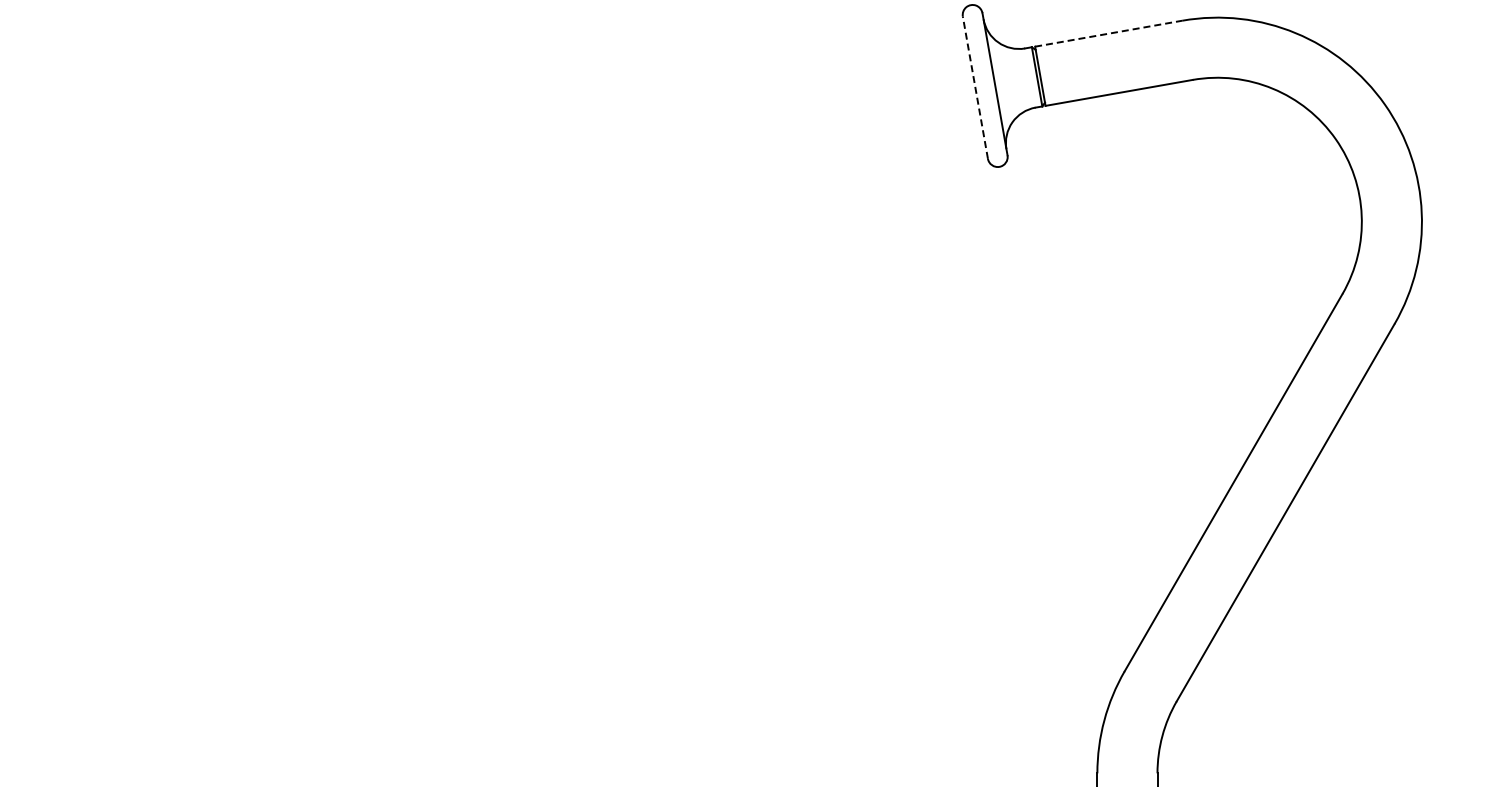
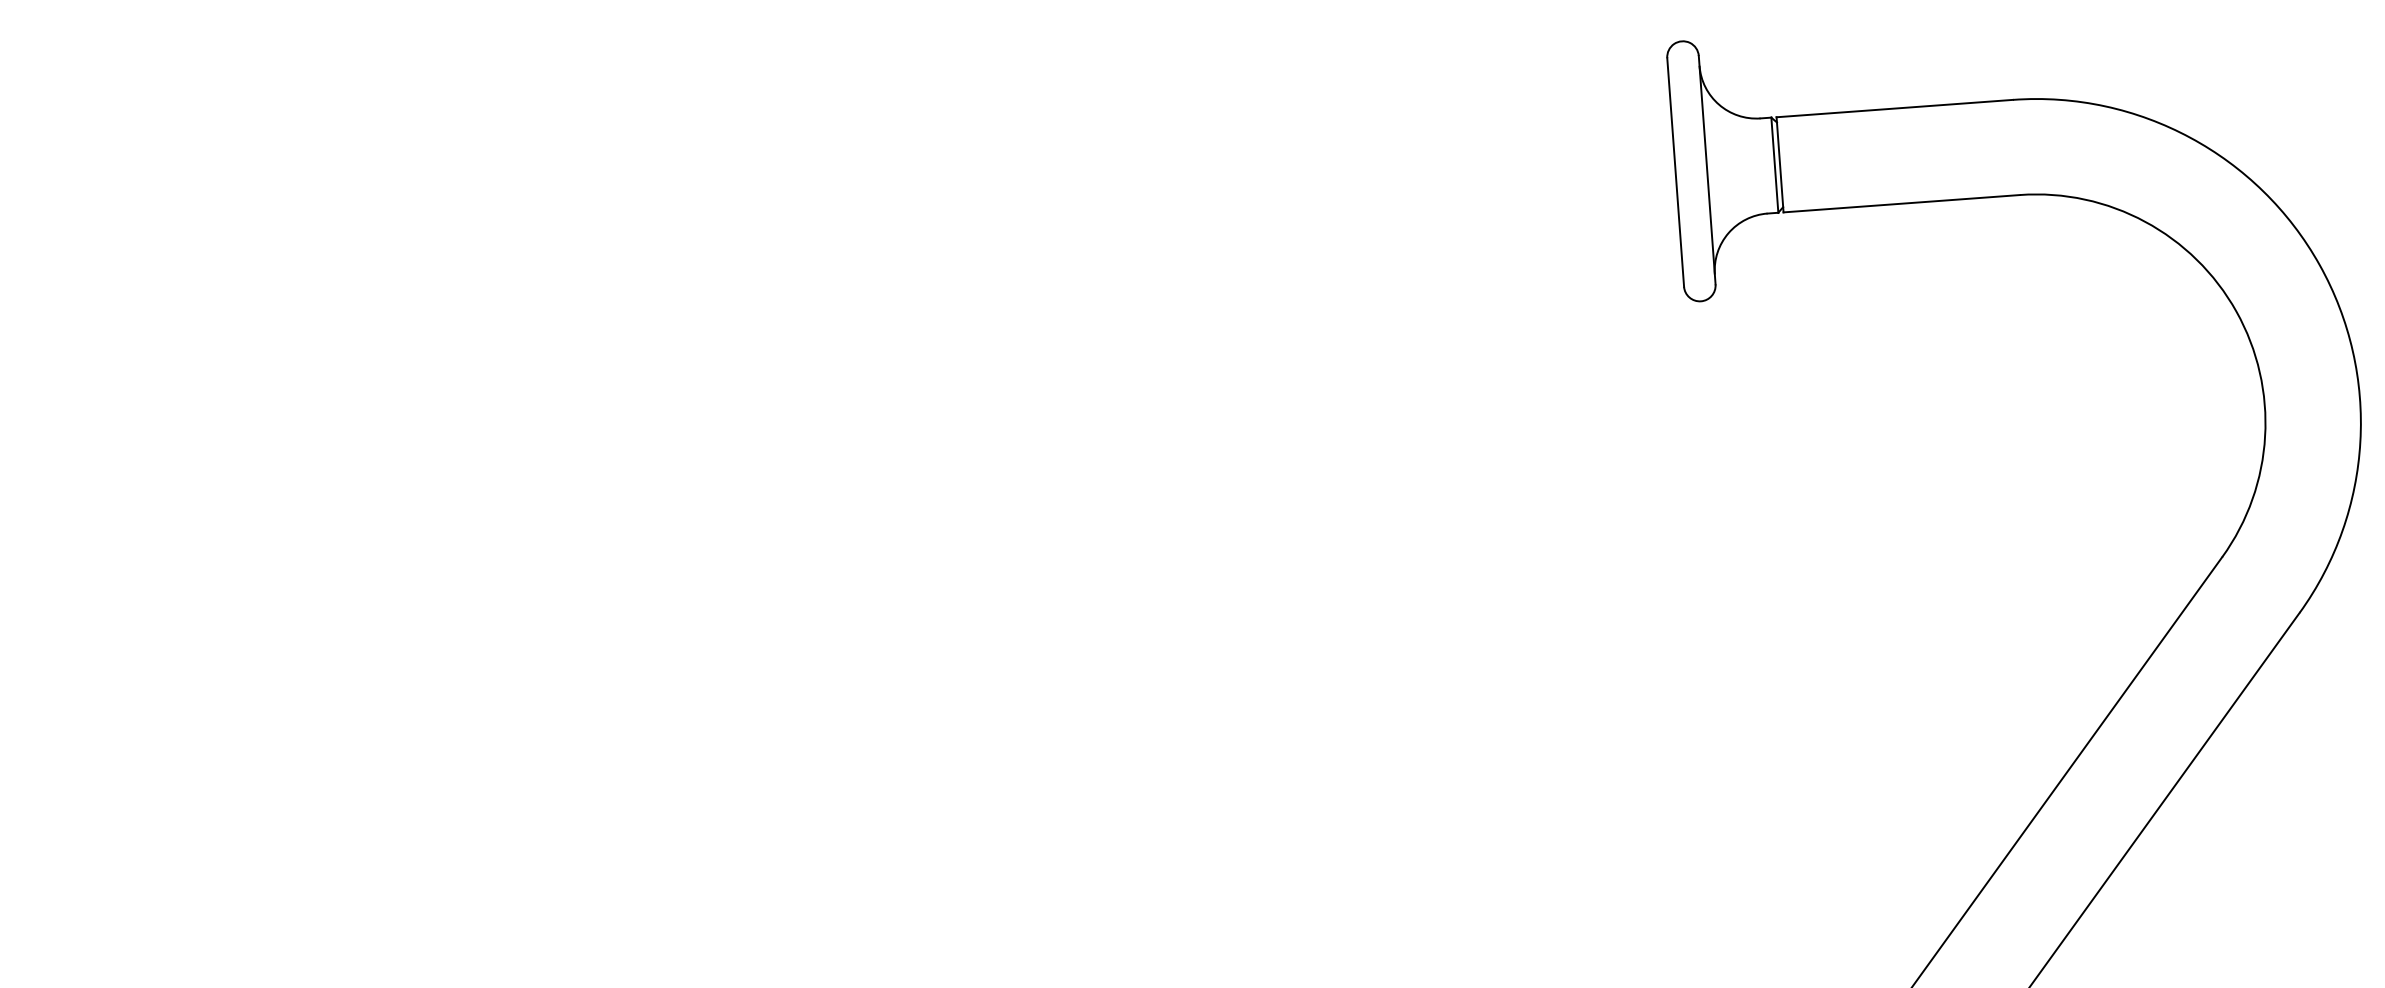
line: (1108, 33) -> (1894, 108), dashed -> solid
line: (975, 87) -> (1675, 172), dashed -> solid

